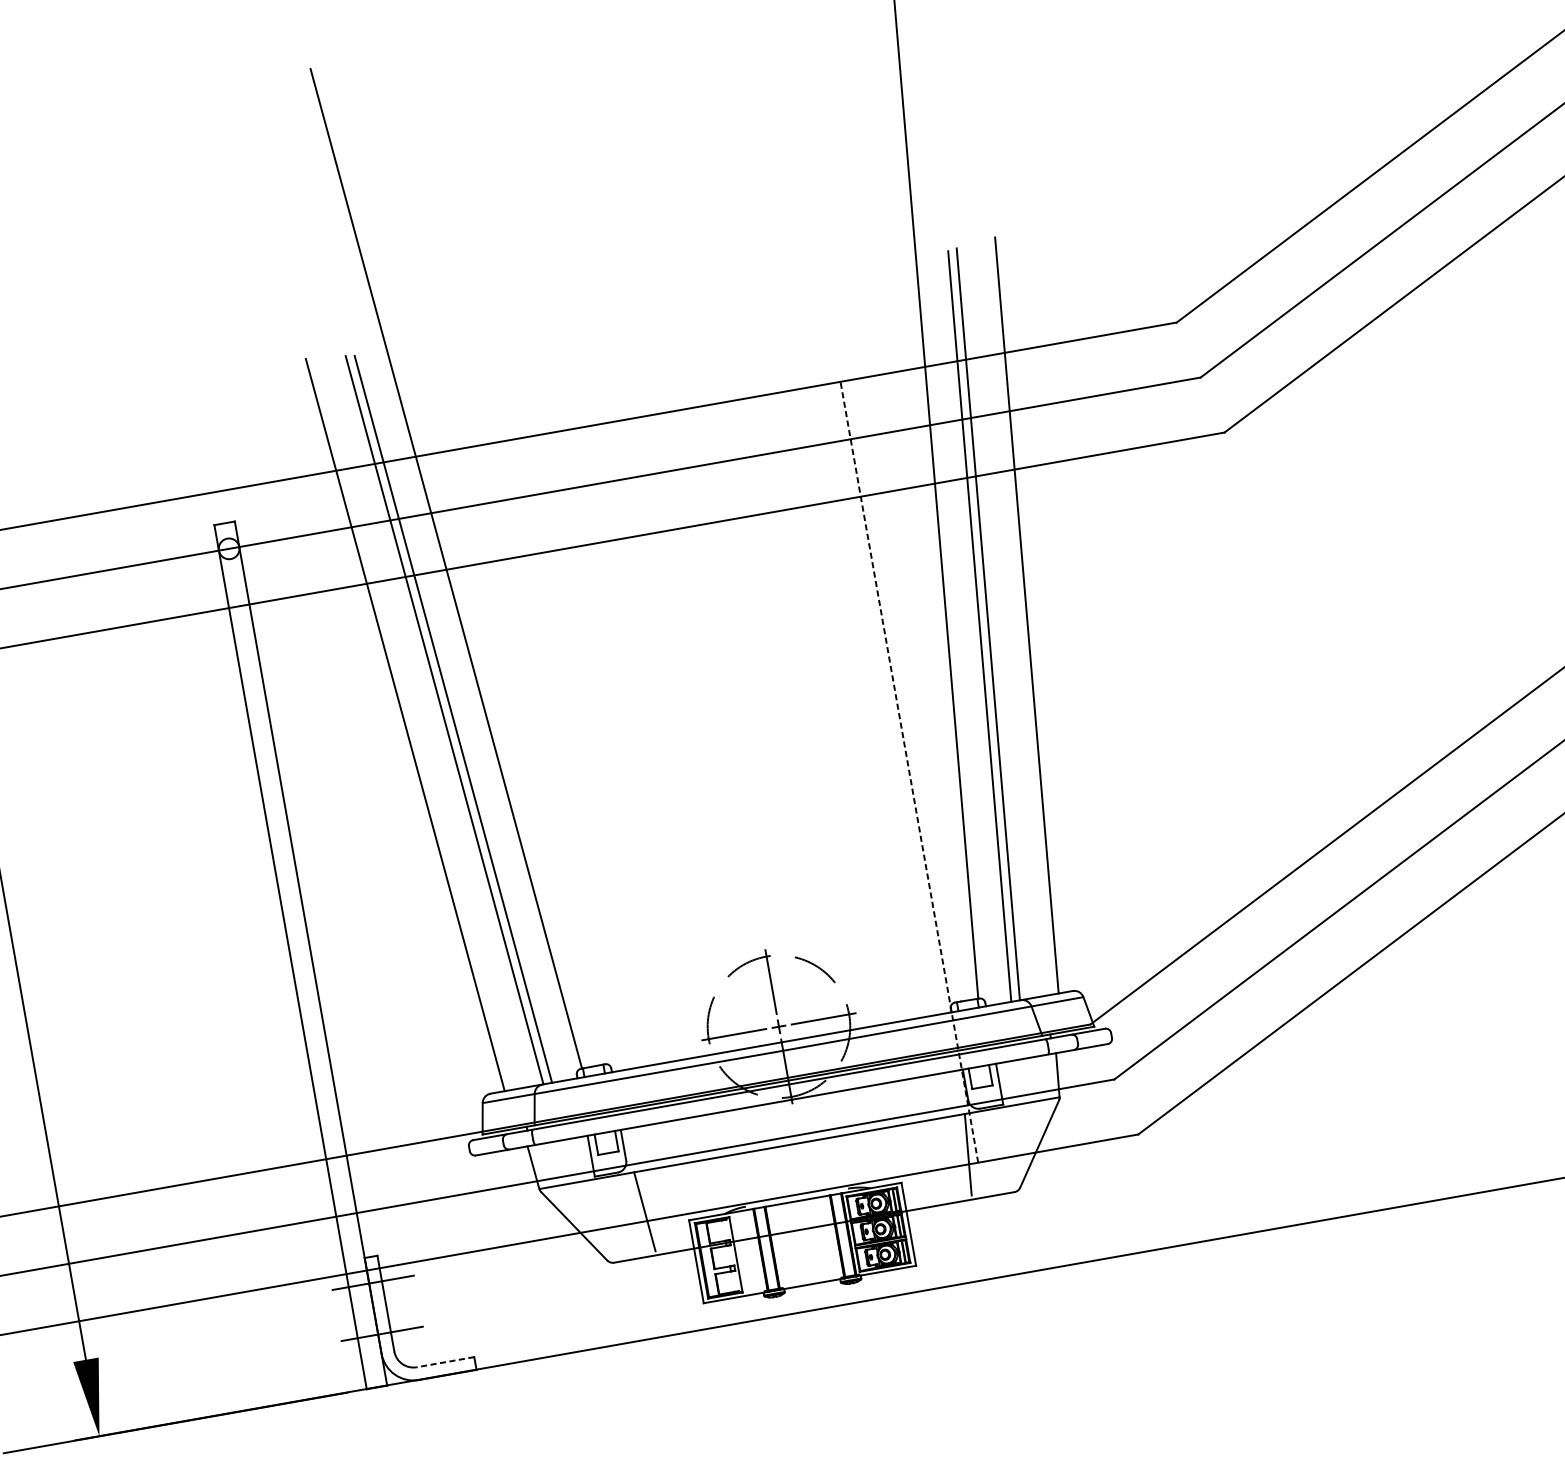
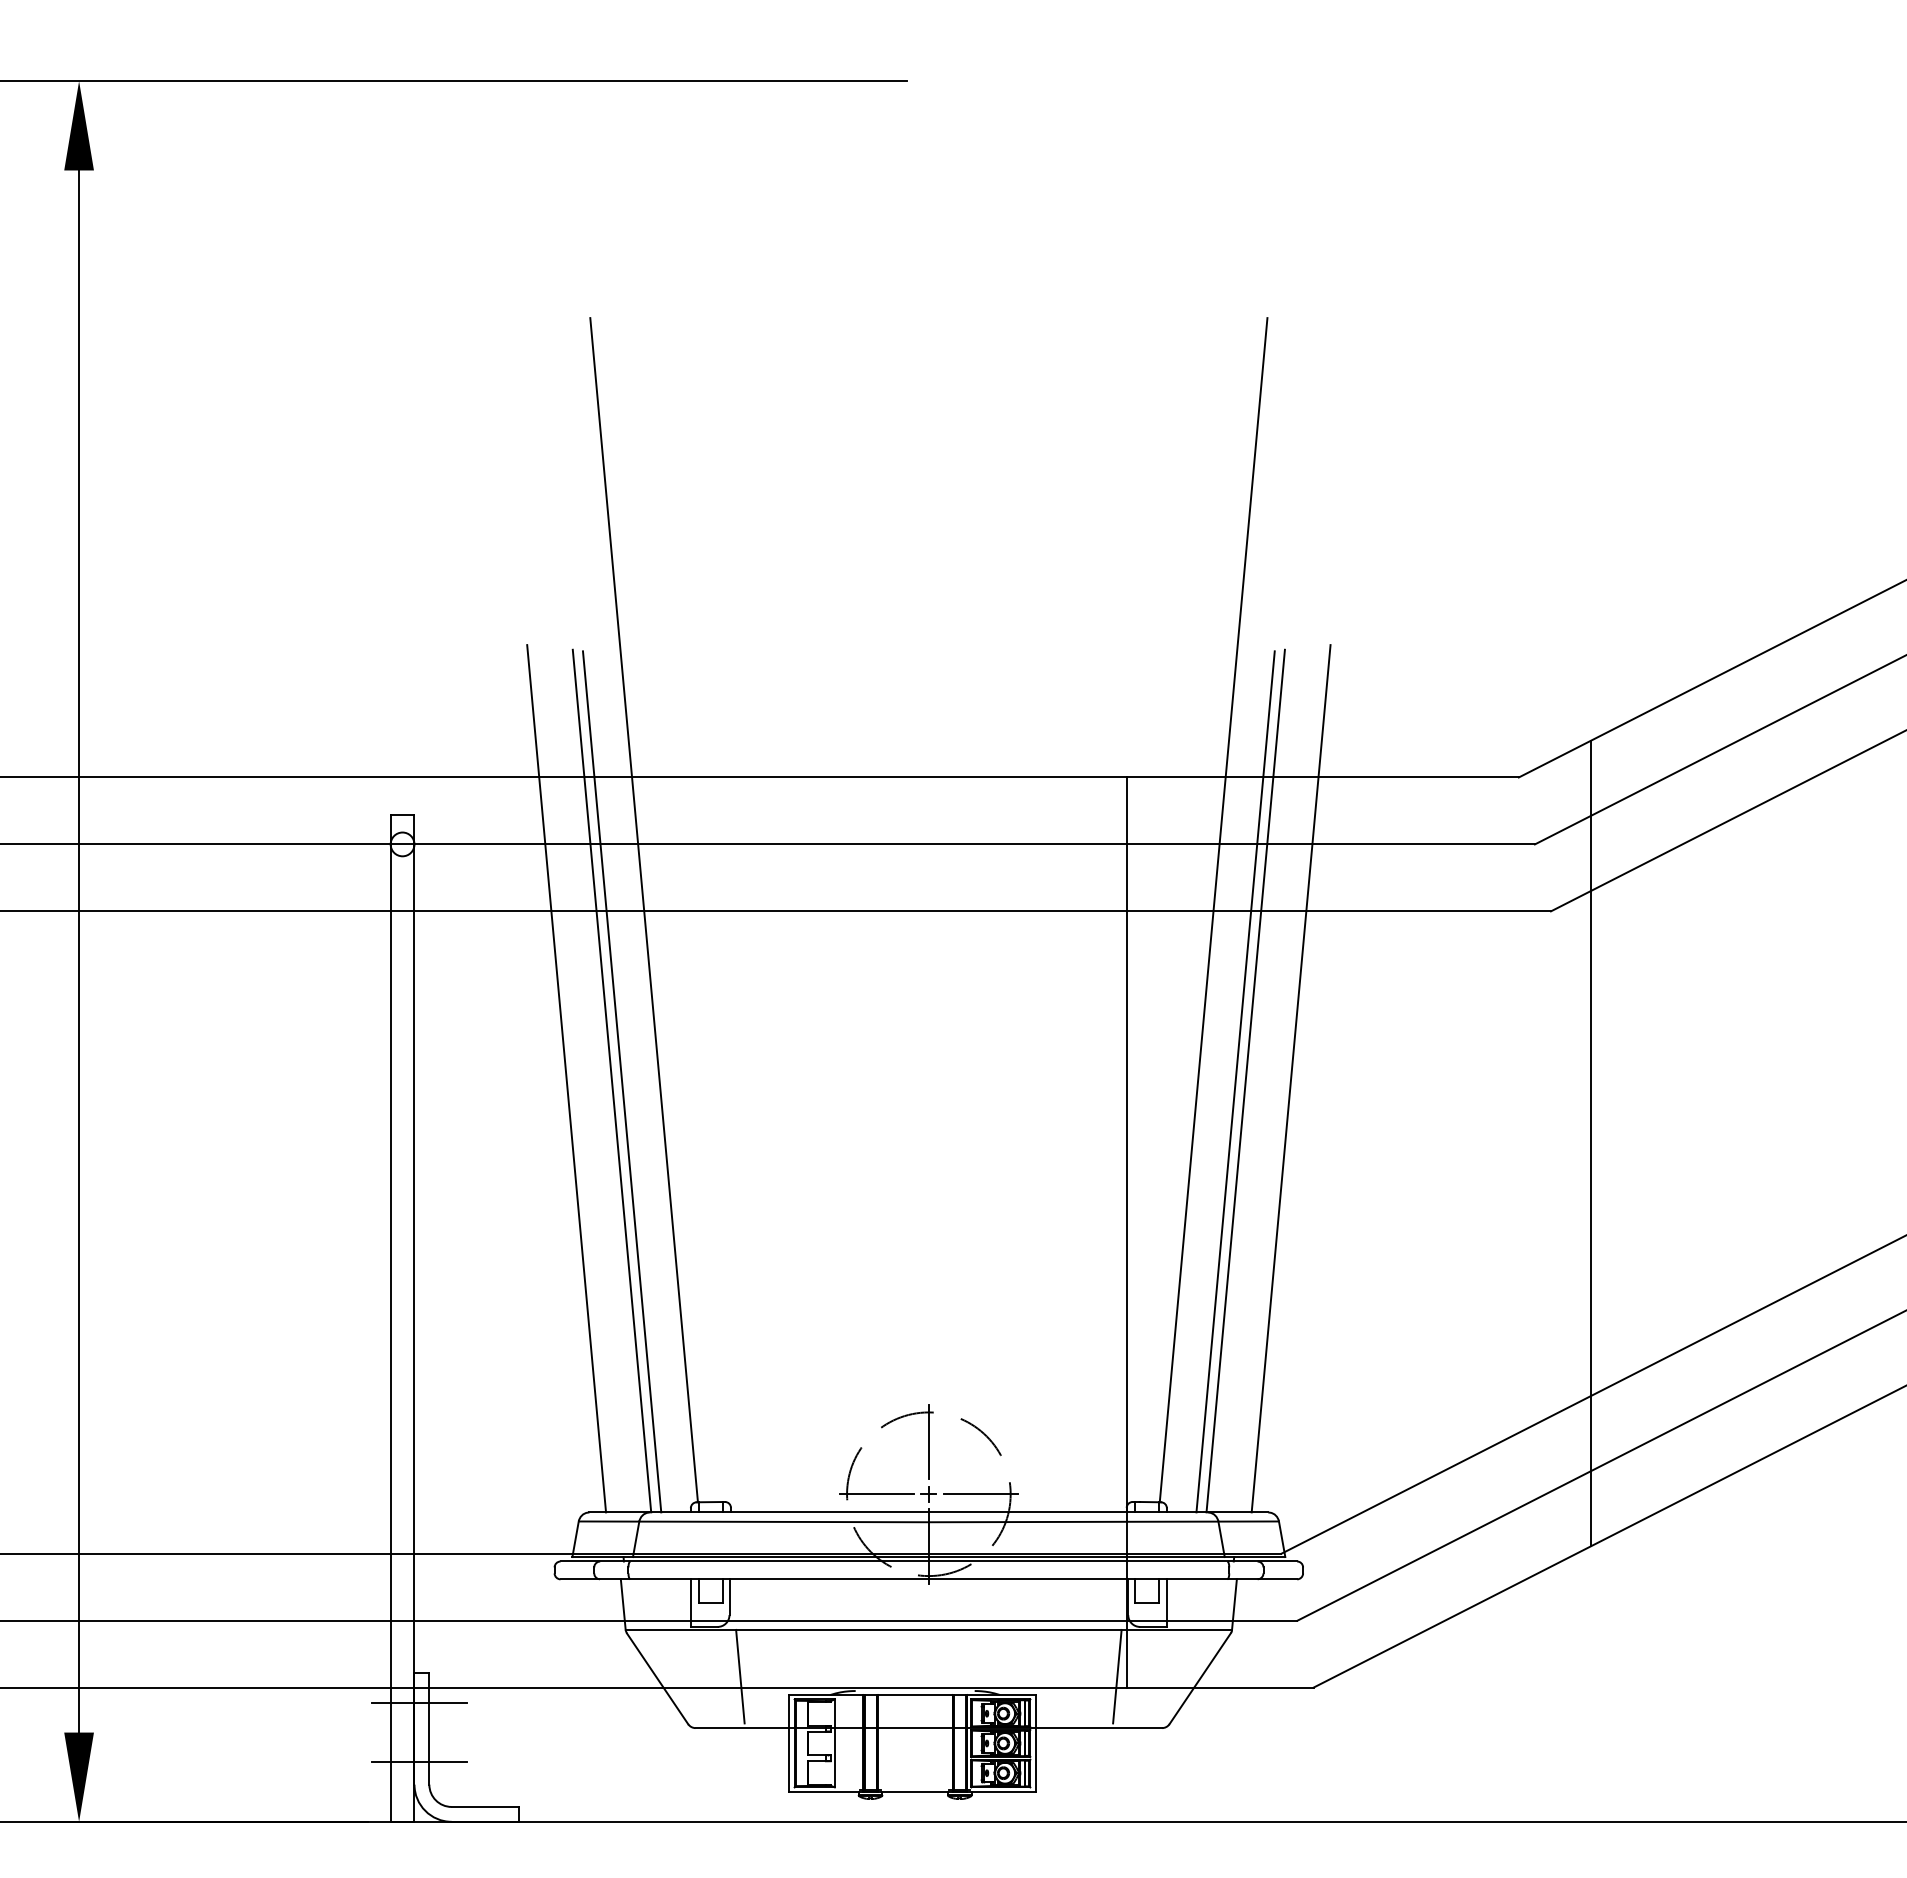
line: (1294, 625) -> (1591, 1143), added
line: (909, 772) -> (1127, 1232), dashed -> solid
line: (444, 1361) -> (484, 1806), dashed -> solid

